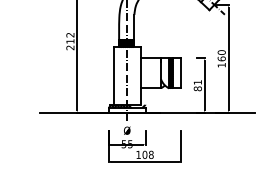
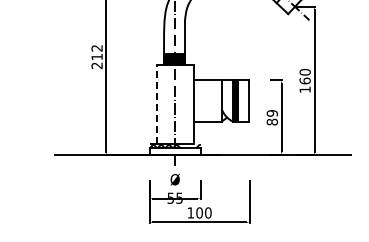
line: (113, 75) -> (156, 104), solid -> dashed
text: (197, 82) -> (271, 113), 81 -> 89
text: (151, 154) -> (208, 212), 108 -> 100

